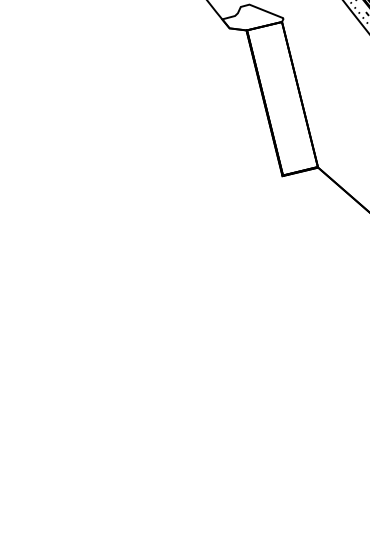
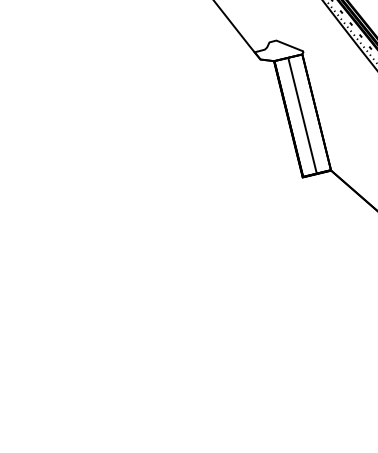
line: (282, 98) -> (302, 115), added

